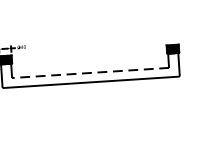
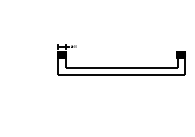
line: (90, 72) -> (121, 67), dashed -> solid

